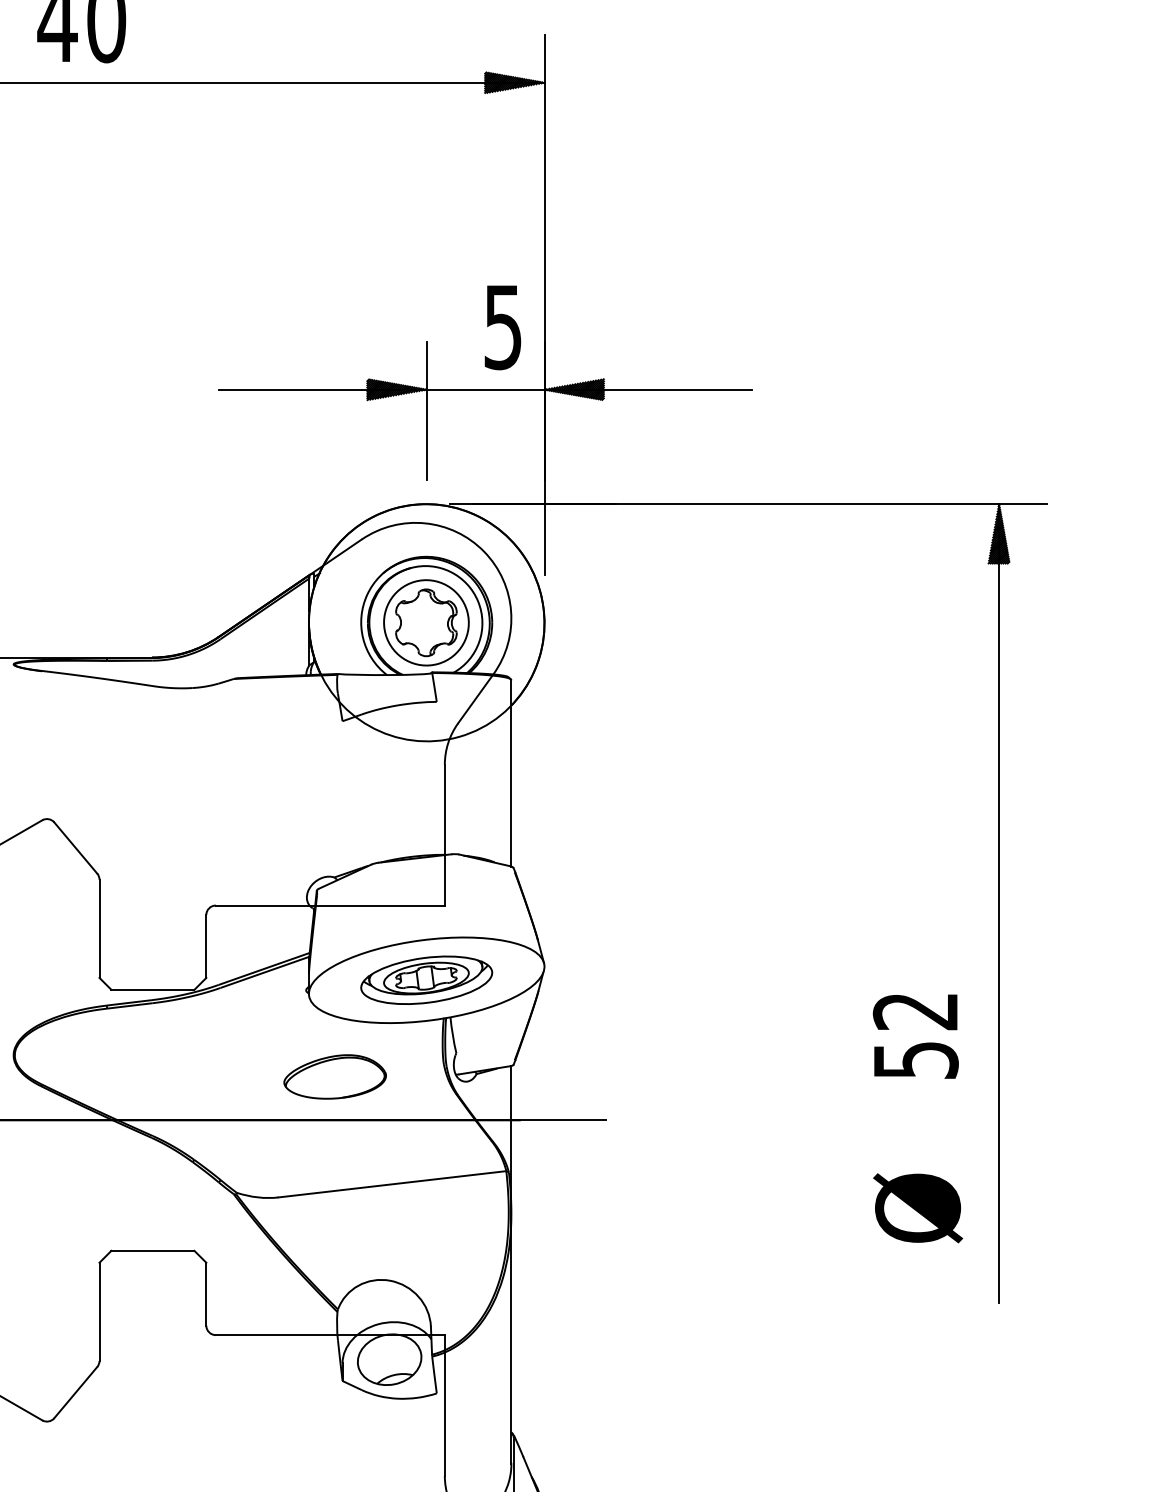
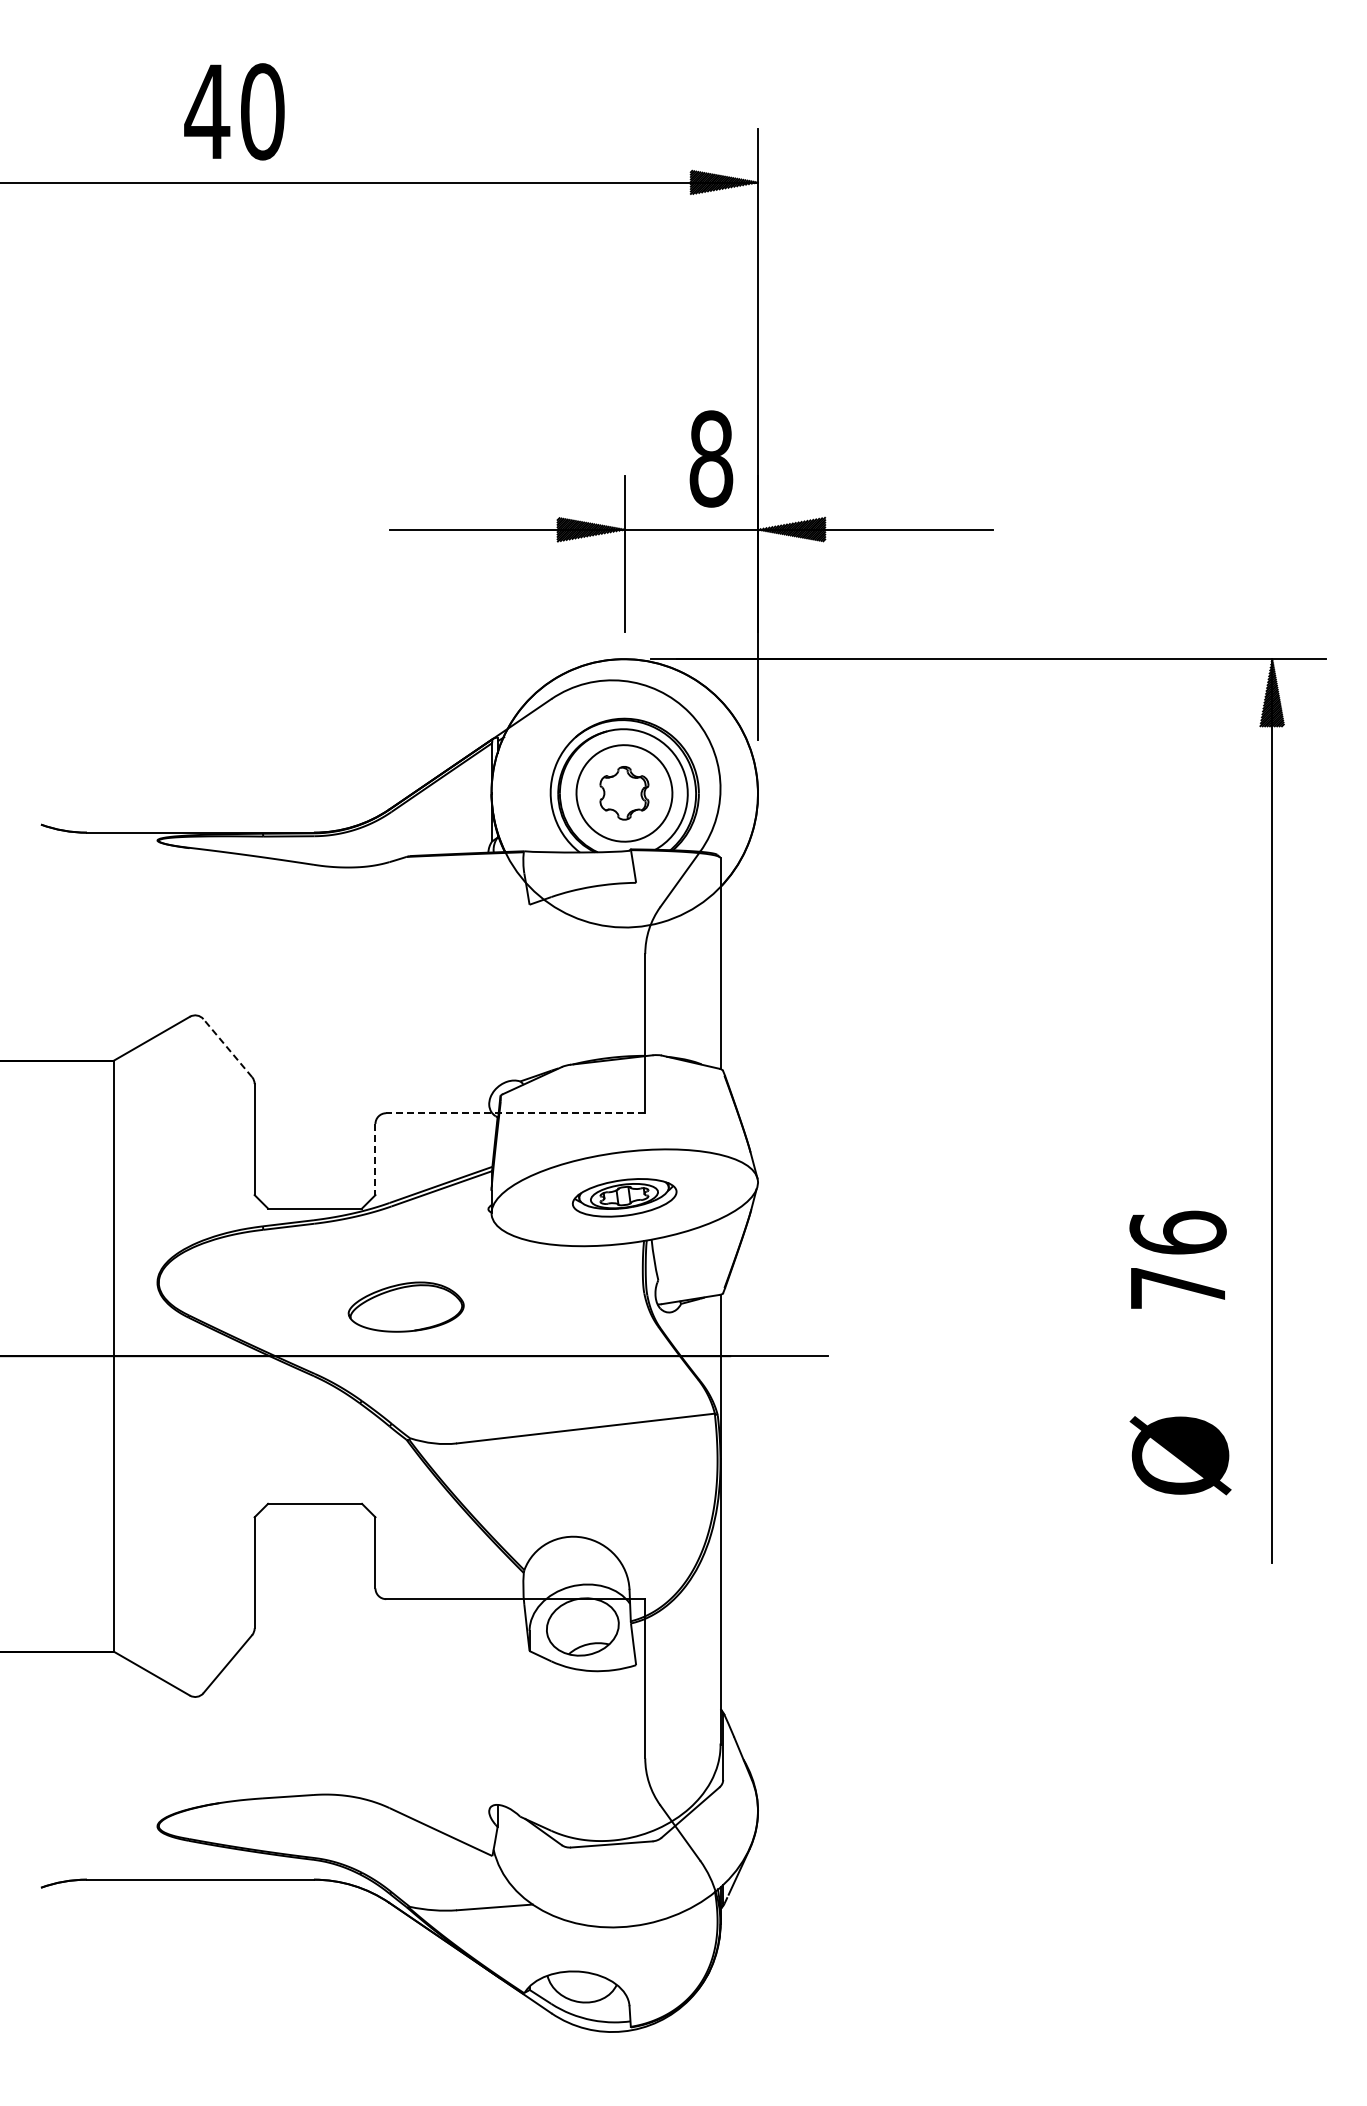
text: (503, 326) -> (711, 458), 5 -> 8
part: (426, 622) -> (624, 792), size x0.7
line: (75, 848) -> (227, 1048), solid -> dashed
line: (330, 905) -> (515, 1113), solid -> dashed
line: (206, 946) -> (375, 1159), solid -> dashed
part: (426, 980) -> (624, 1197), size x0.7
text: (915, 1034) -> (1177, 1259), 52 -> 76
part: (334, 1076) -> (405, 1306), moved

